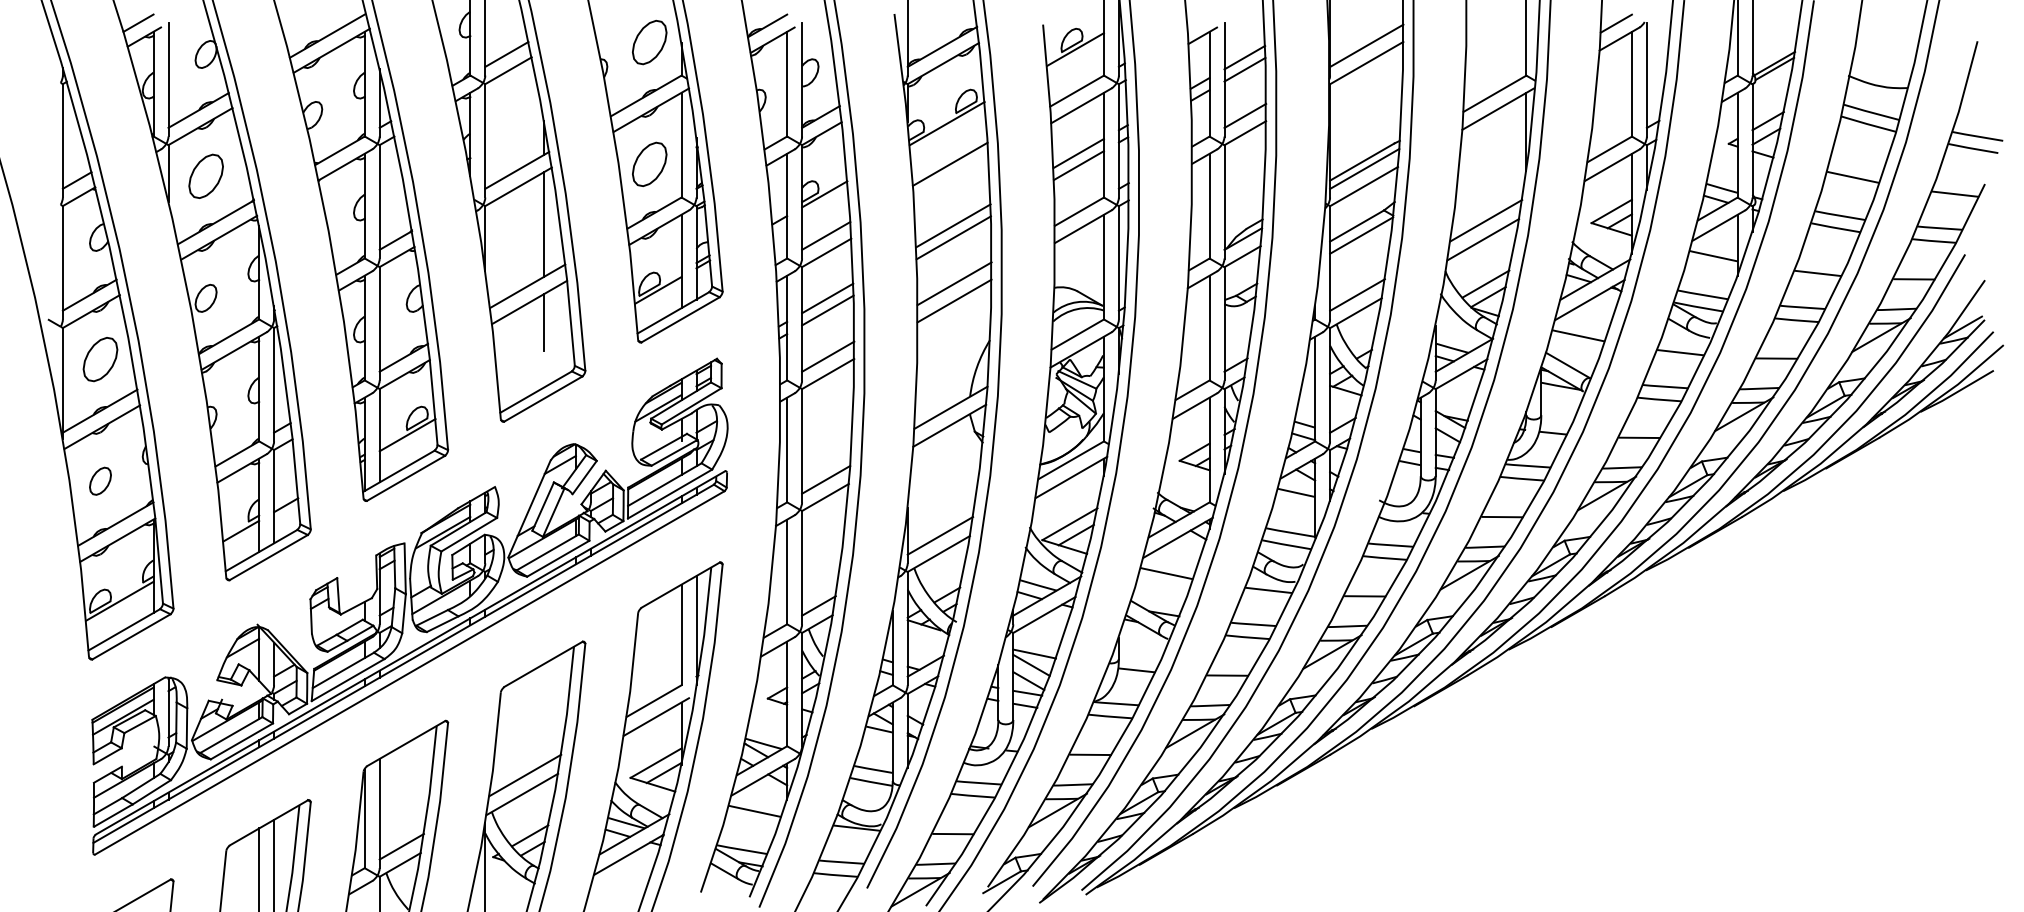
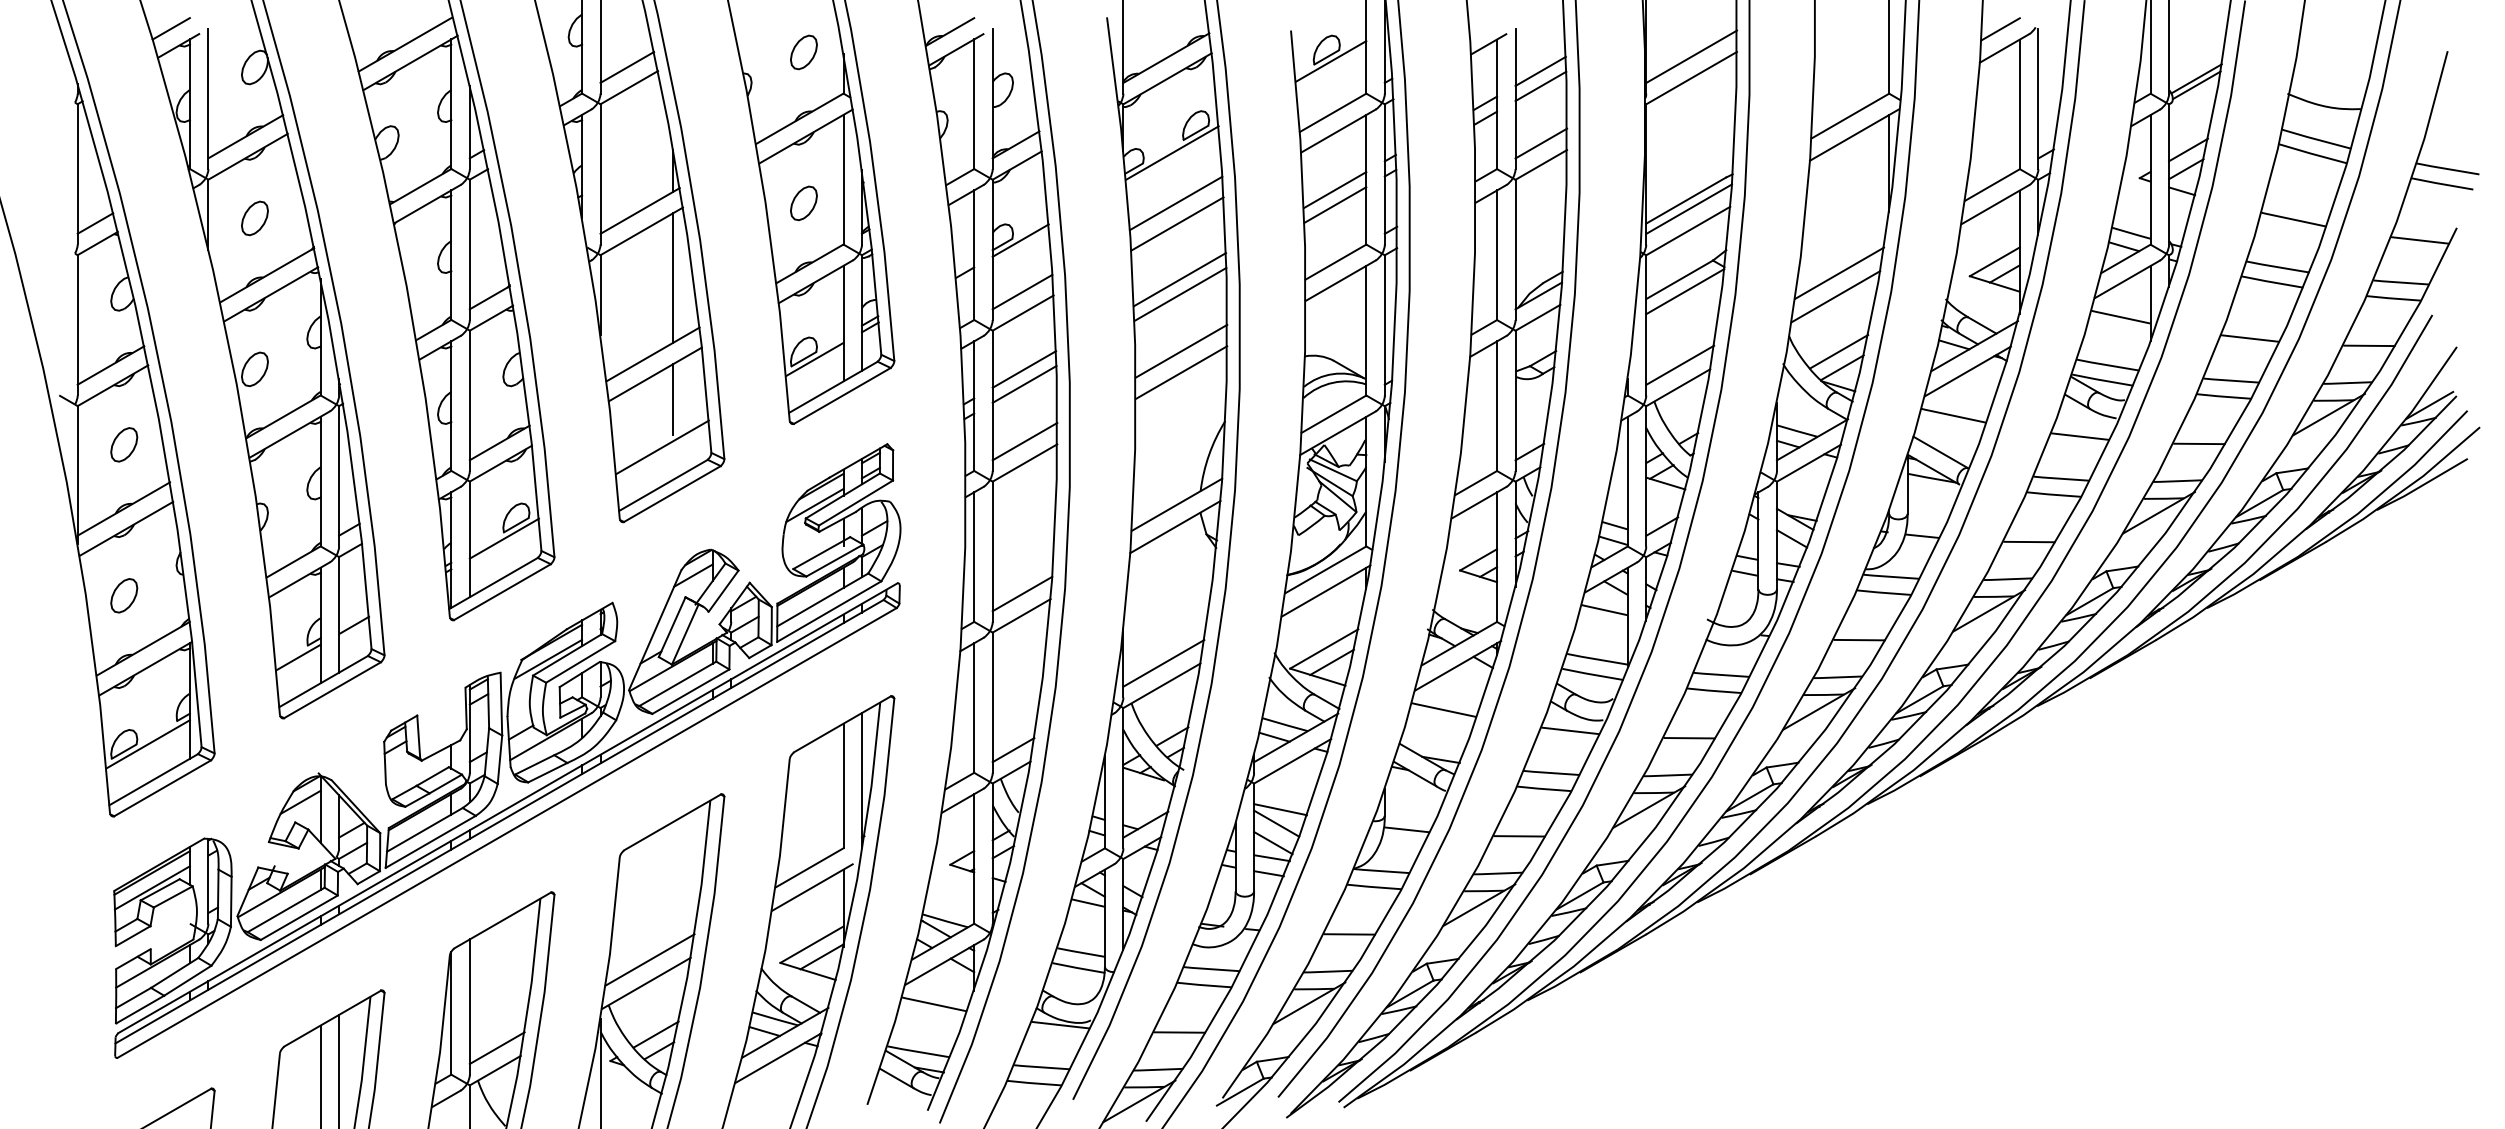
part: (649, 41) -> (803, 51), size x0.62
part: (649, 163) -> (803, 202), size x0.62
part: (205, 176) -> (254, 218), size x0.62
line: (951, 180) -> (1177, 223), added
part: (100, 358) -> (124, 443), size x0.62
line: (534, 361) -> (661, 447), added

